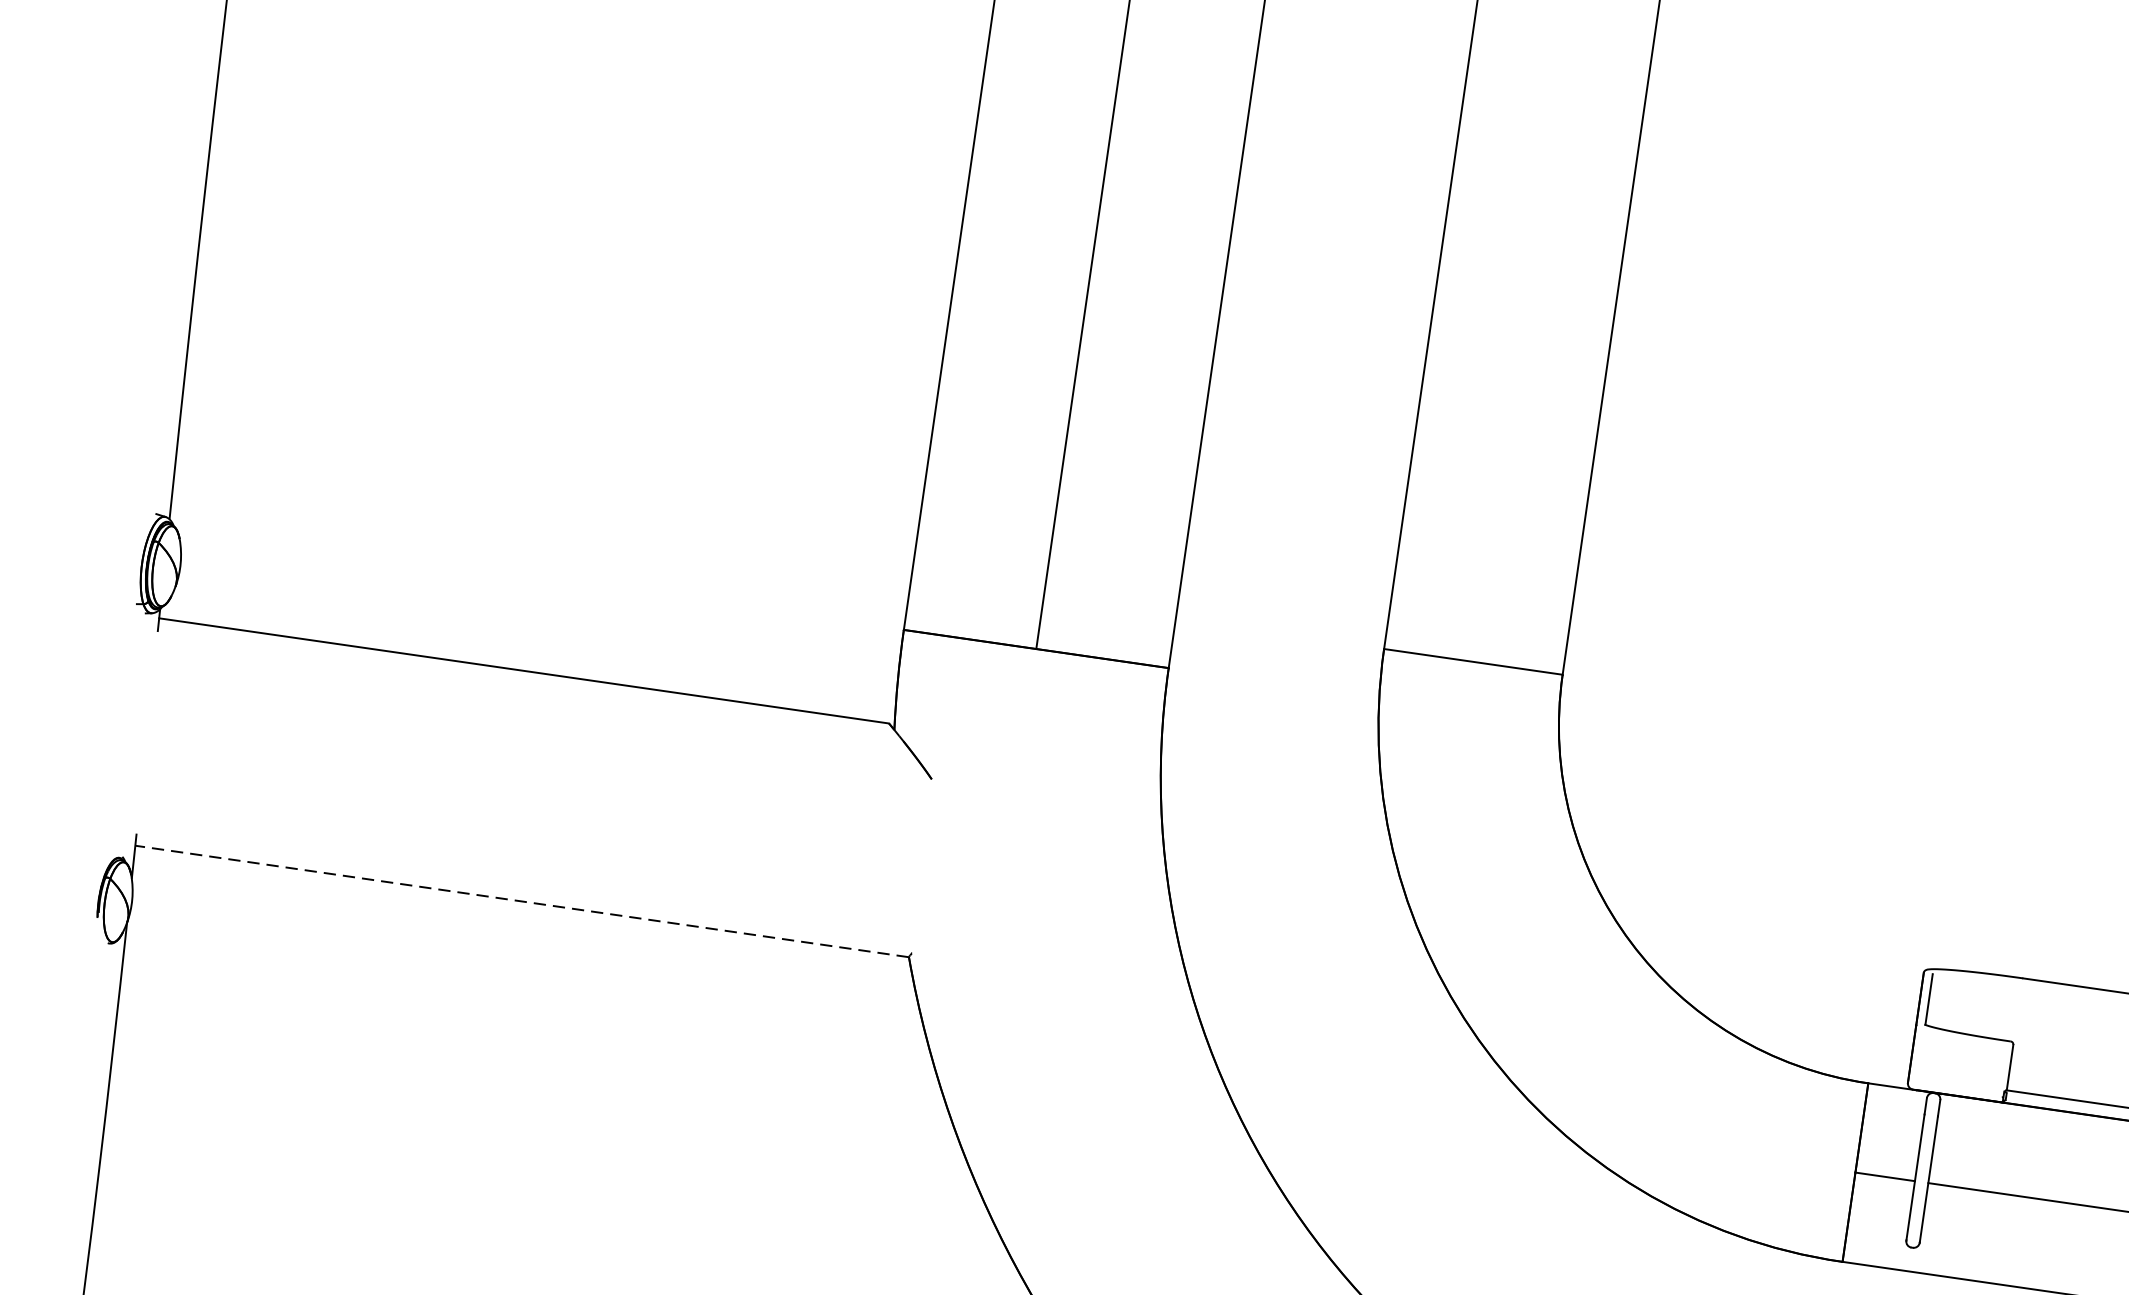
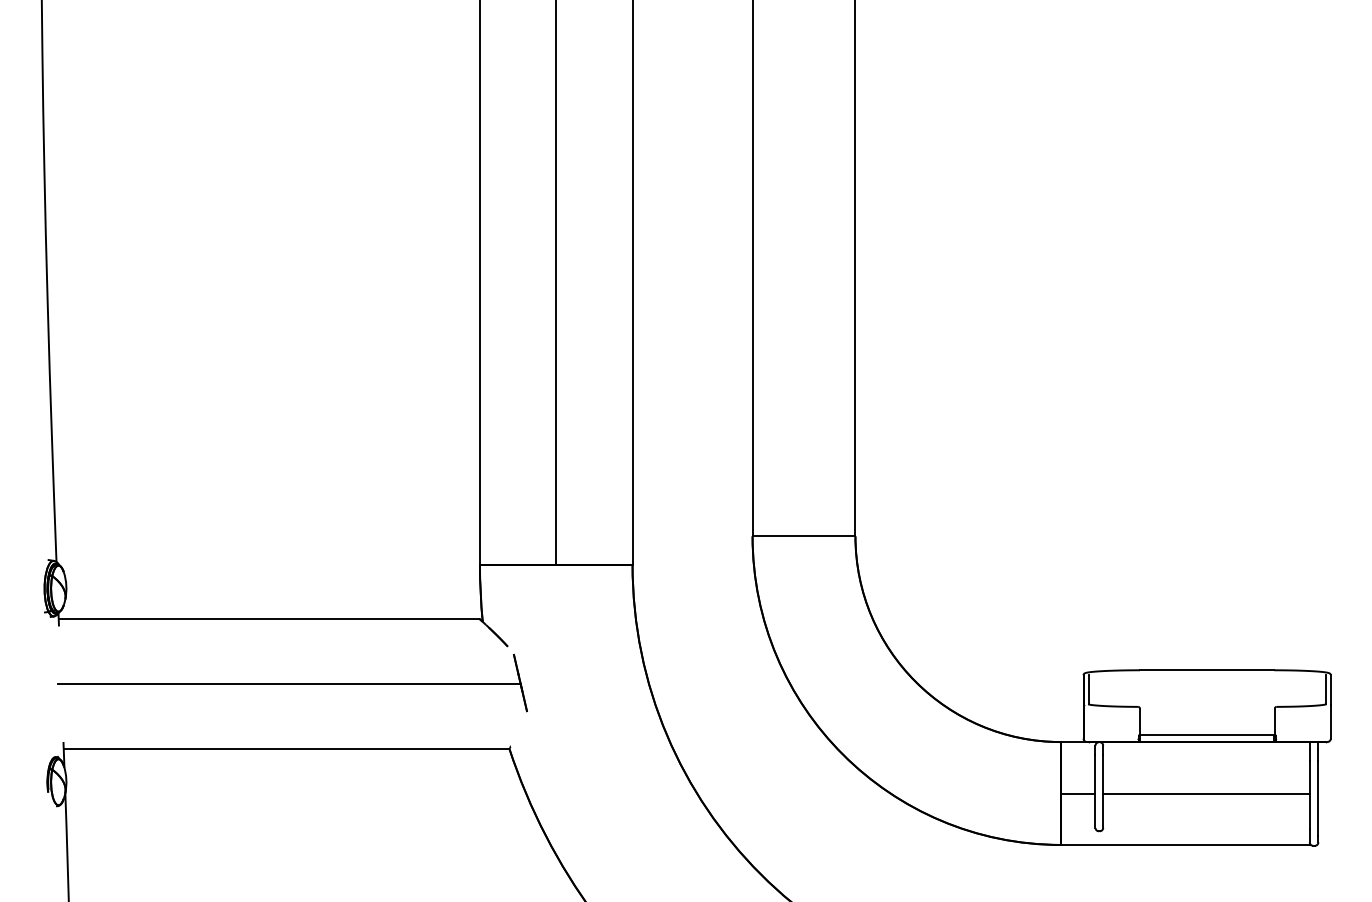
part: (549, 787) -> (292, 682), added
line: (522, 900) -> (286, 748), dashed -> solid

